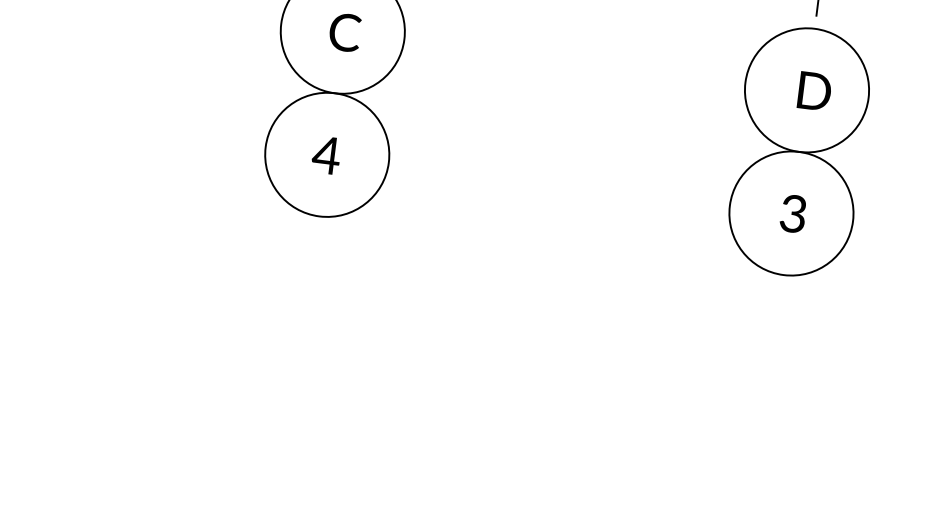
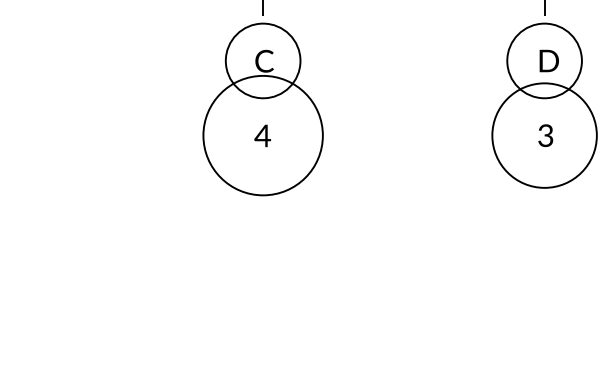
circle: (326, 154) -> (262, 135), size x1.6
circle: (791, 213) -> (544, 135), size x1.4

